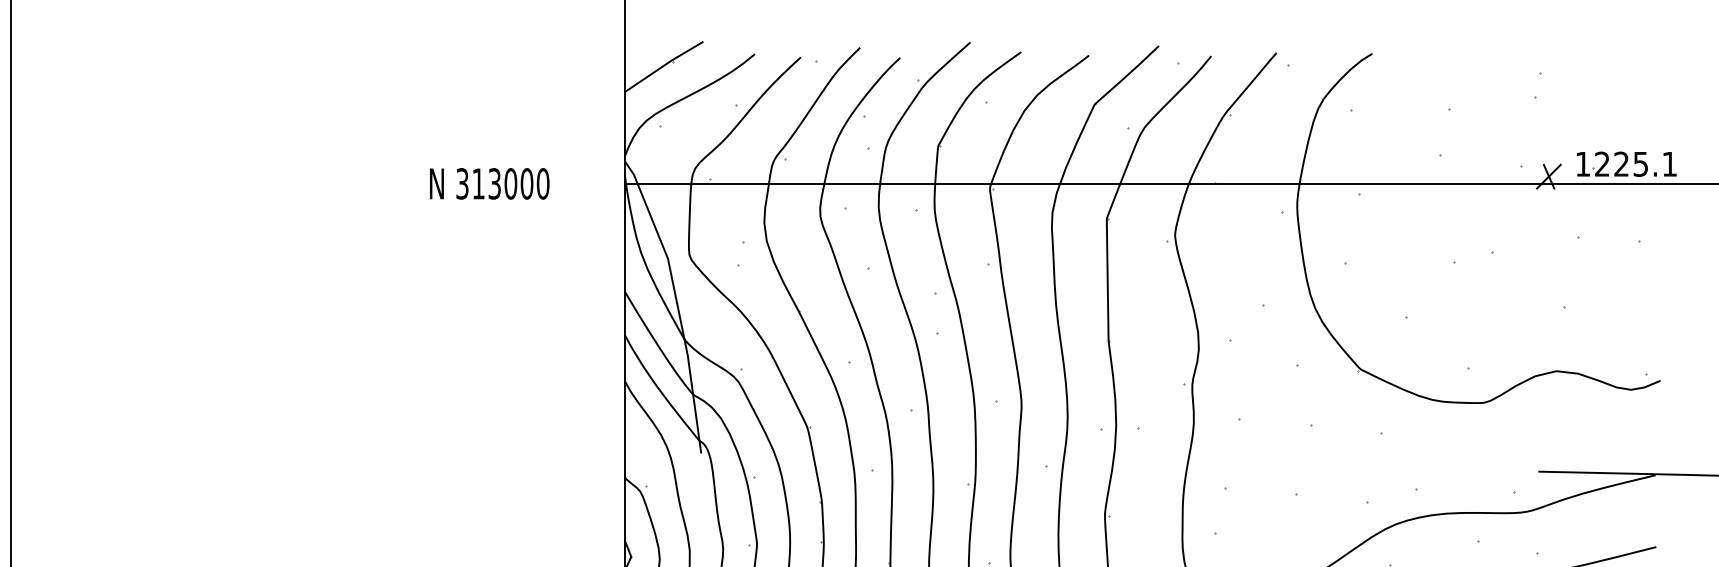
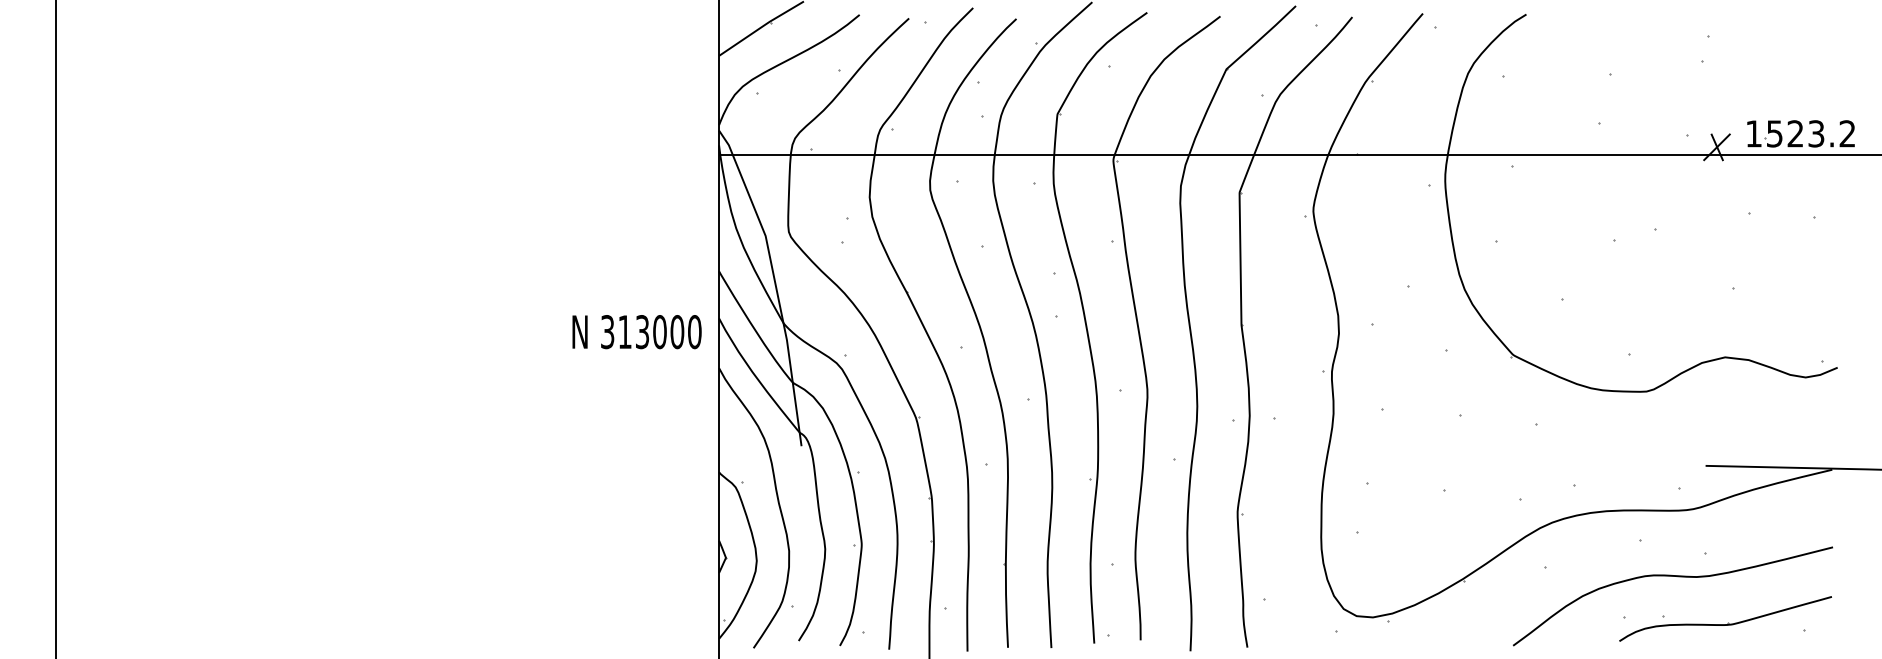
text: (1635, 163) -> (1810, 133), 1225.1 -> 1523.2
text: (489, 184) -> (636, 332), moved

